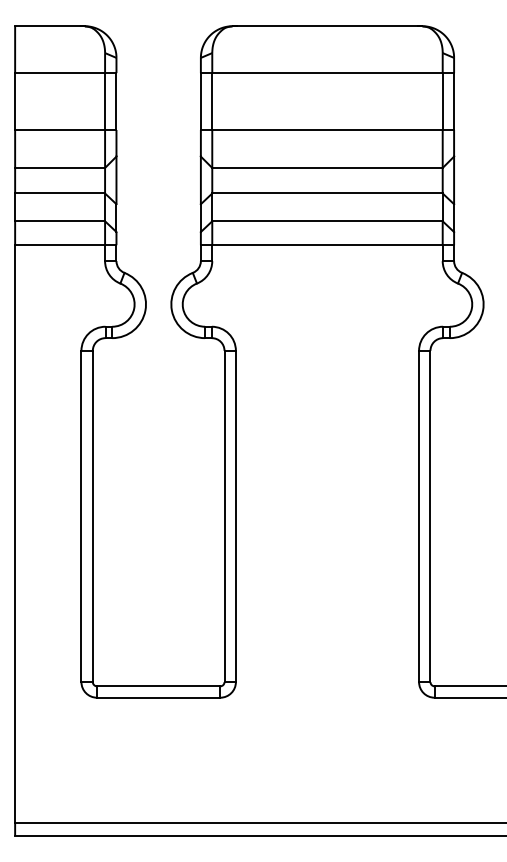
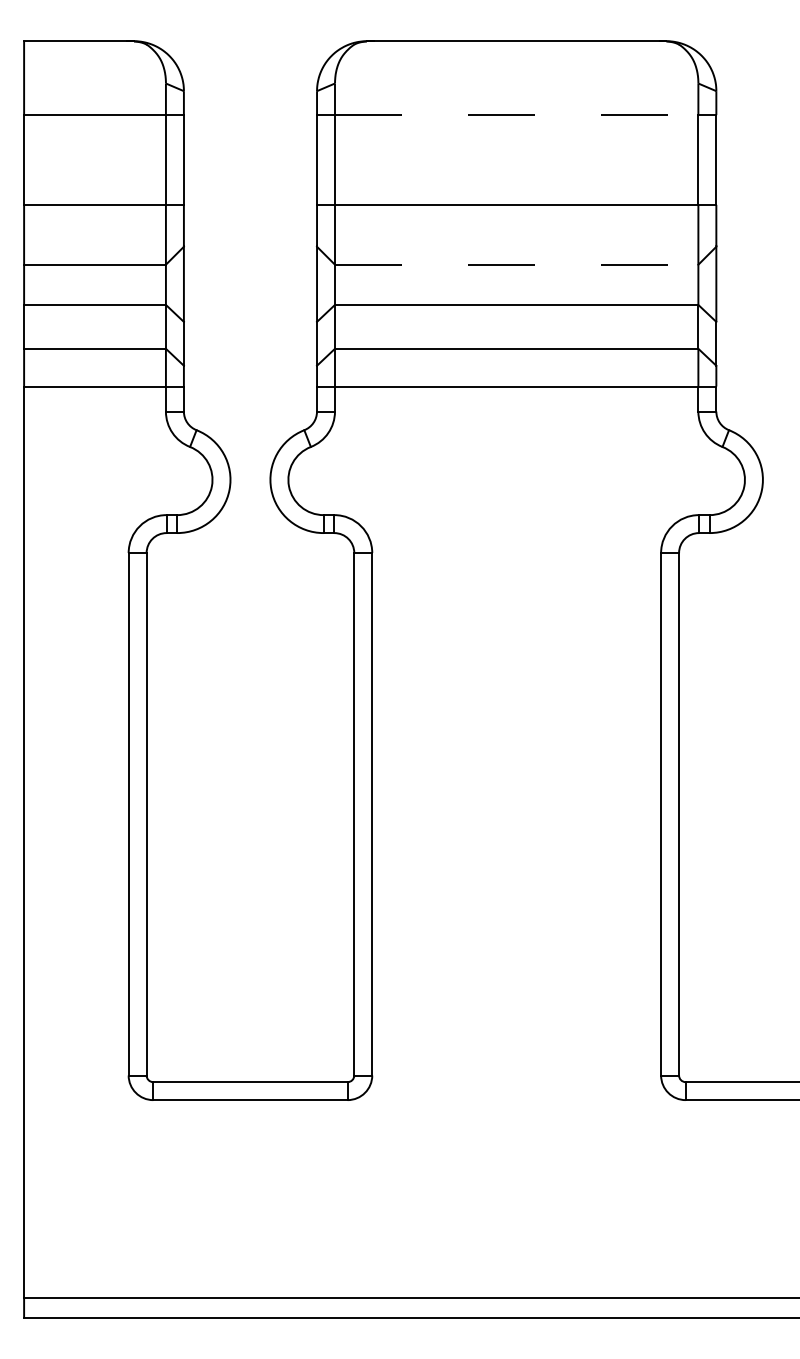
line: (327, 73) -> (516, 115), solid -> dashed
line: (327, 167) -> (516, 263), solid -> dashed

